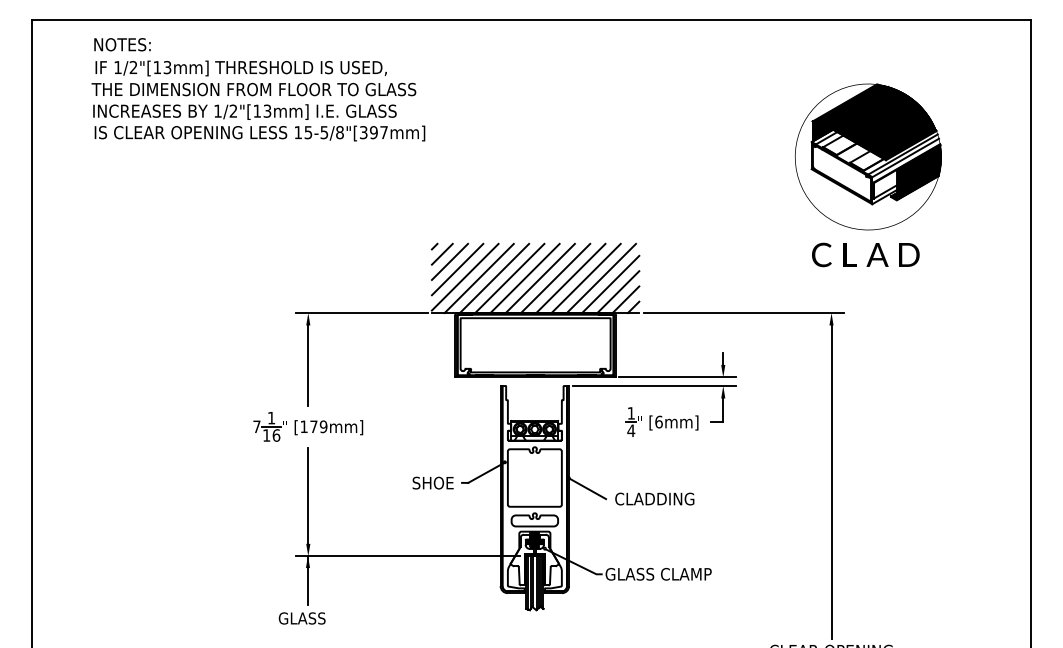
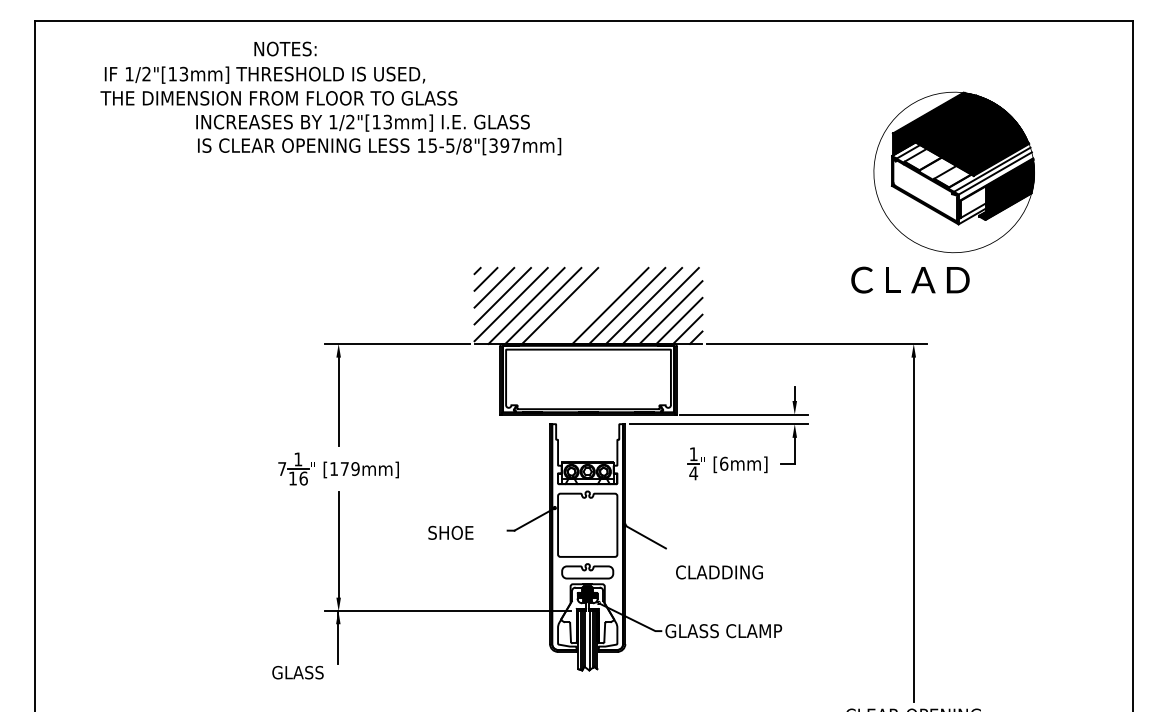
text: (122, 44) -> (285, 48), moved
text: (259, 122) -> (378, 134), moved
text: (865, 254) -> (910, 279), moved
line: (524, 278) -> (576, 305), removed
line: (540, 278) -> (593, 305), removed
text: (432, 482) -> (450, 532), moved
text: (654, 499) -> (719, 572), moved
text: (301, 618) -> (297, 672), moved

